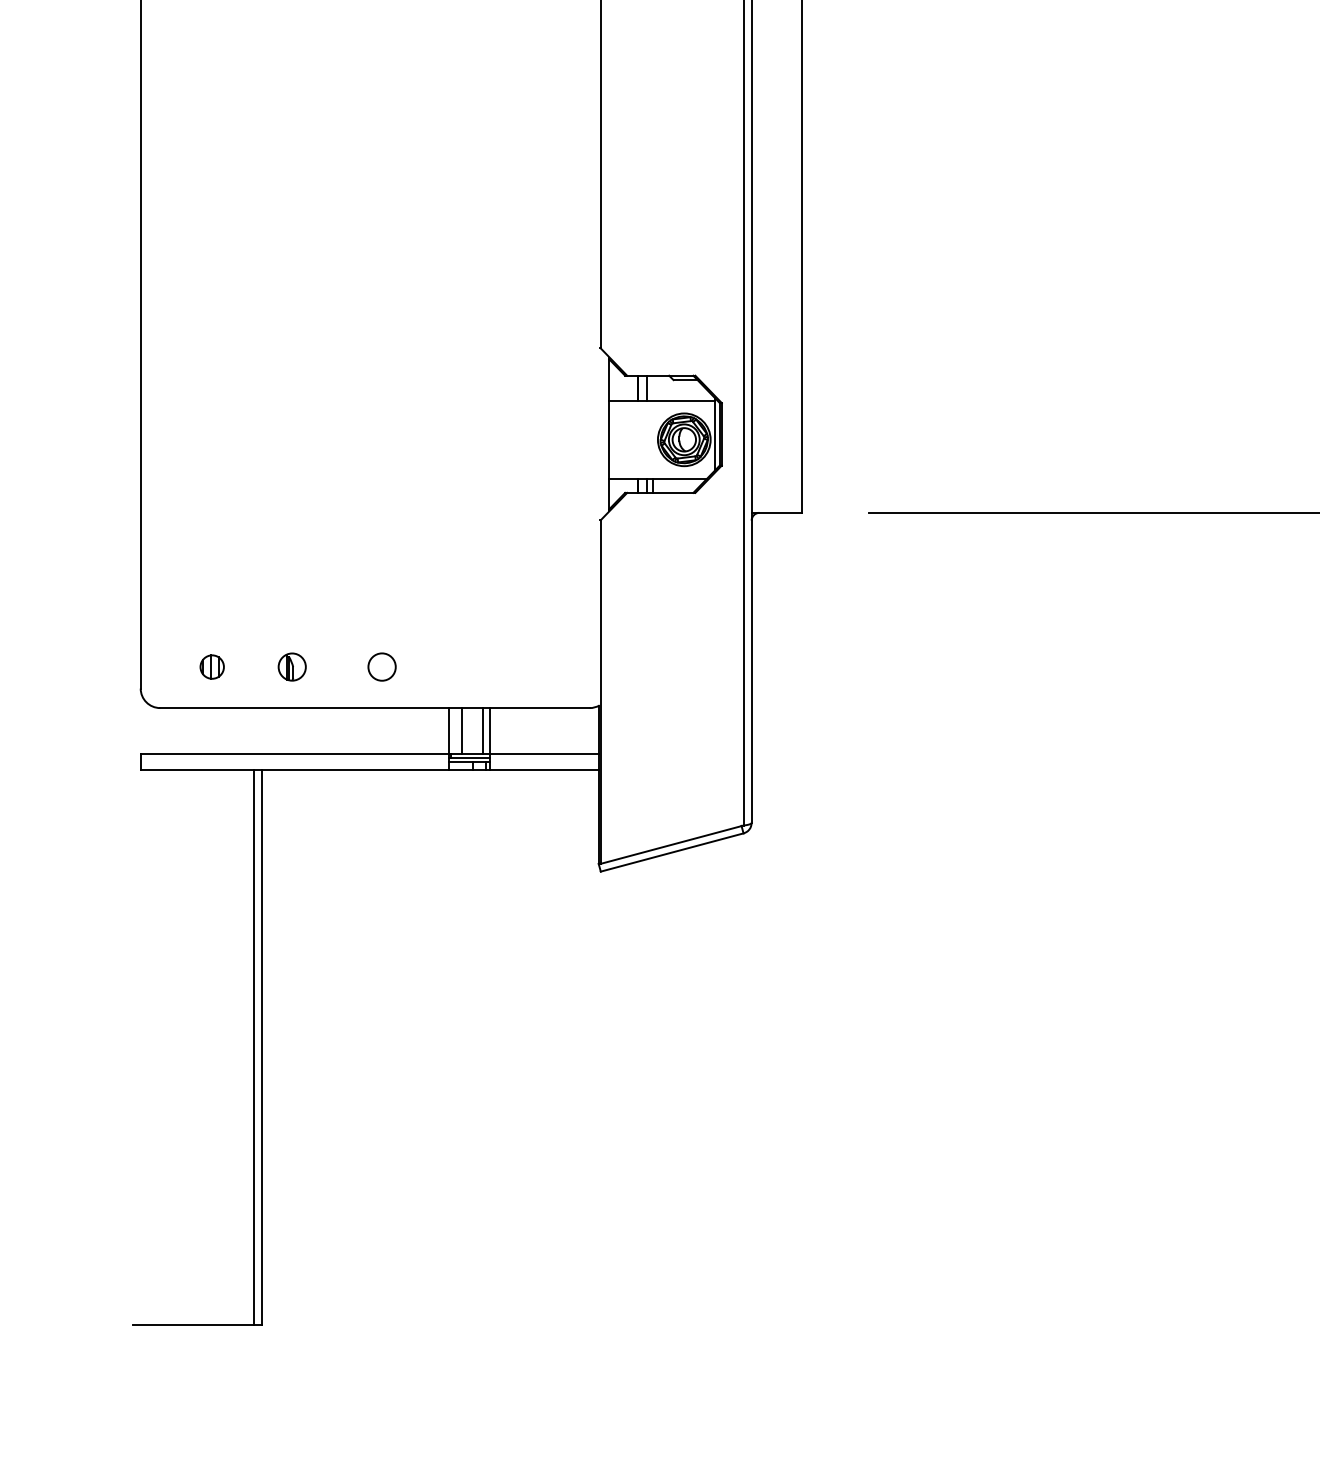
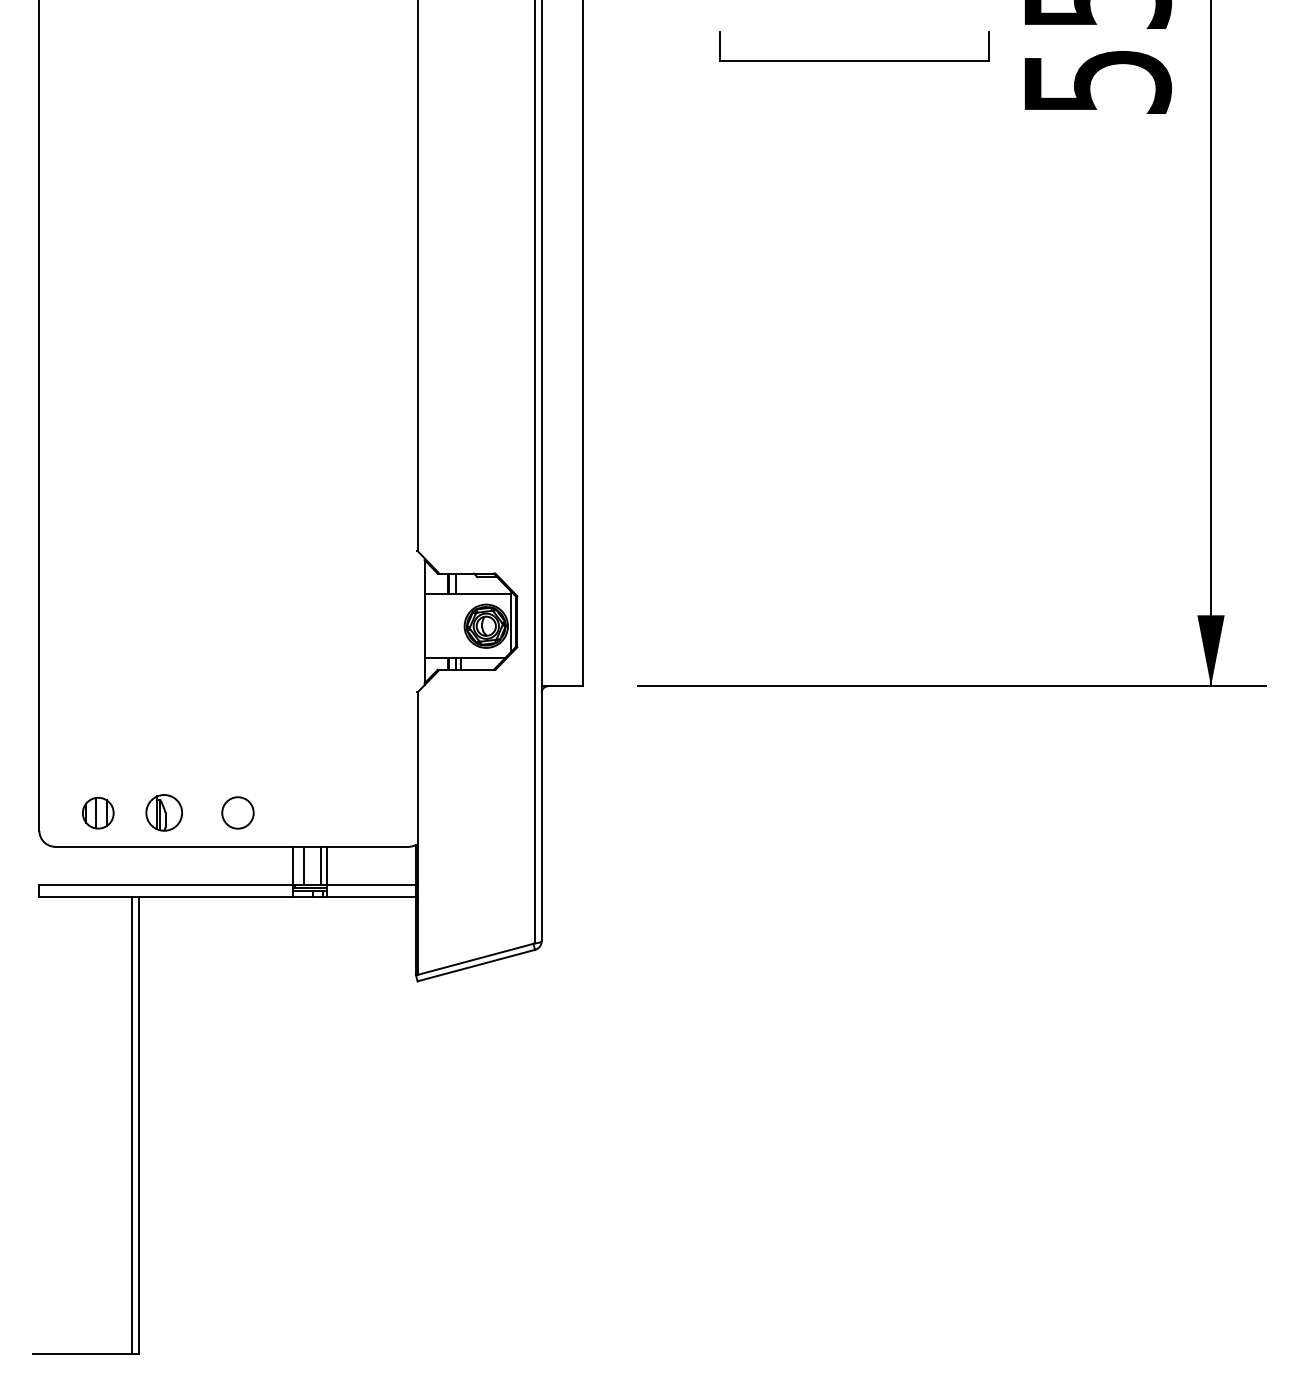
part: (211, 666) -> (97, 812), size x1.6
part: (291, 667) -> (163, 813), size x1.6
circle: (381, 667) -> (237, 813), size x1.4

